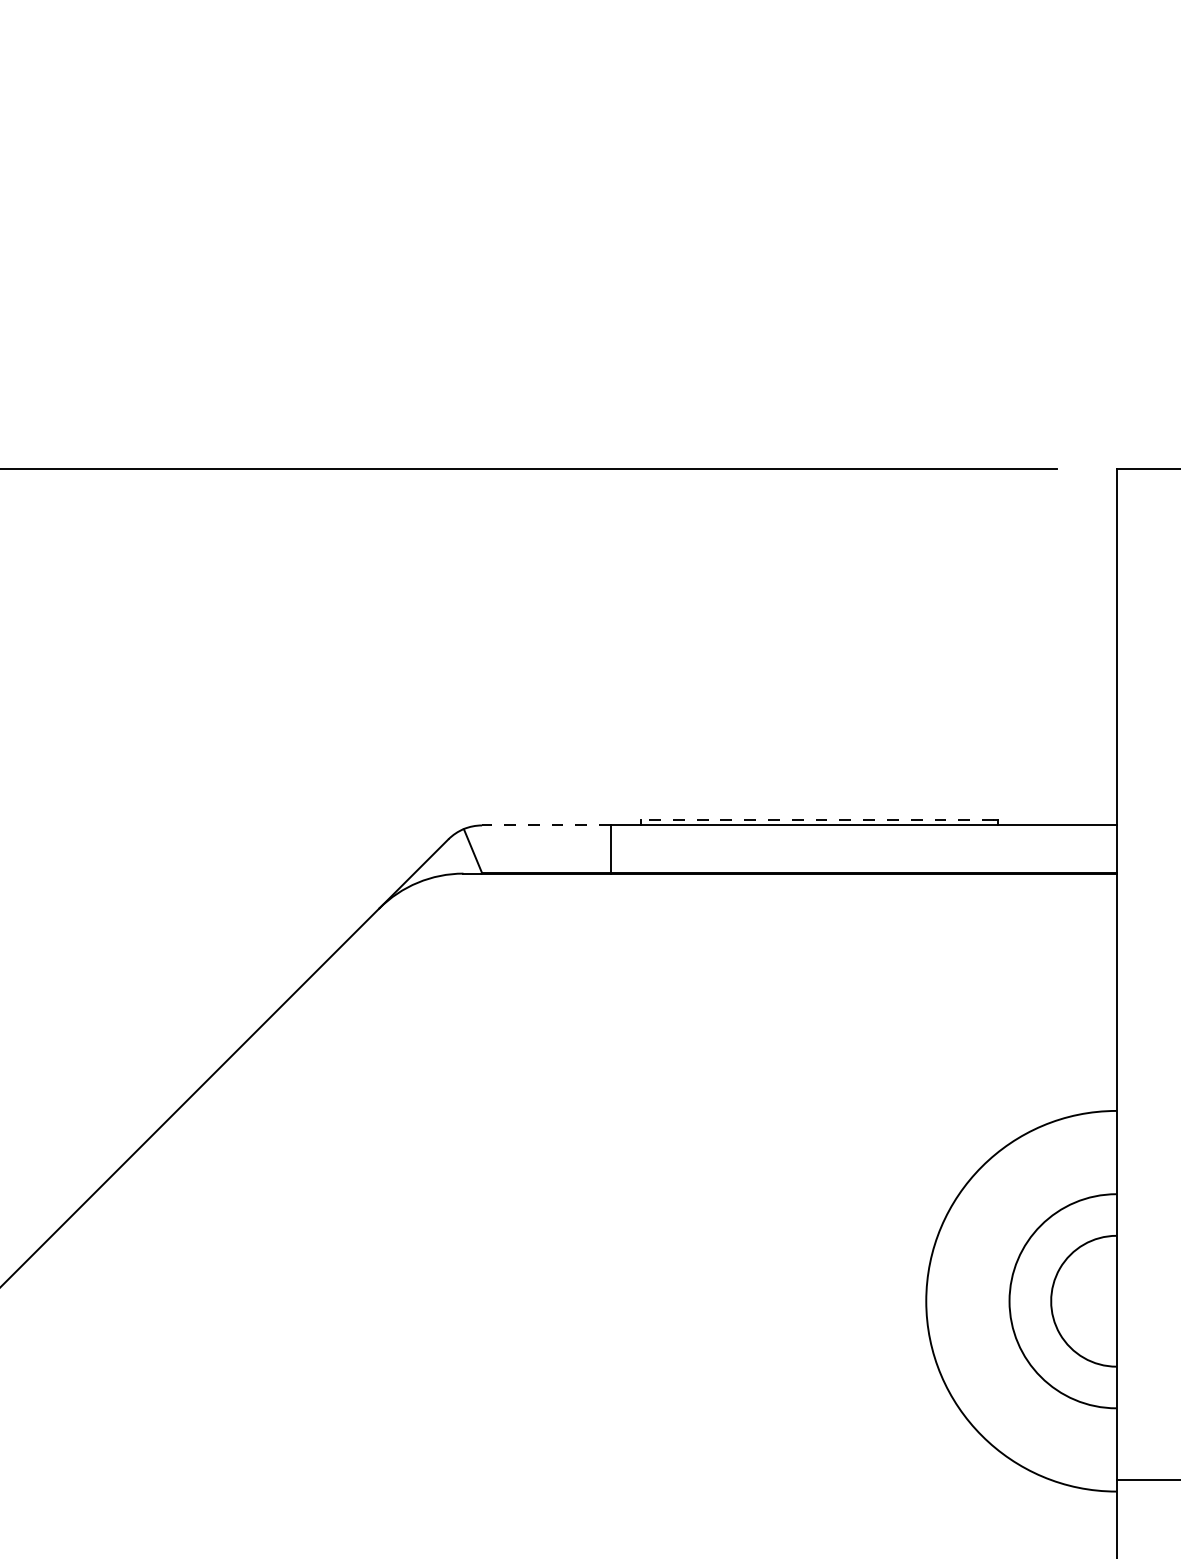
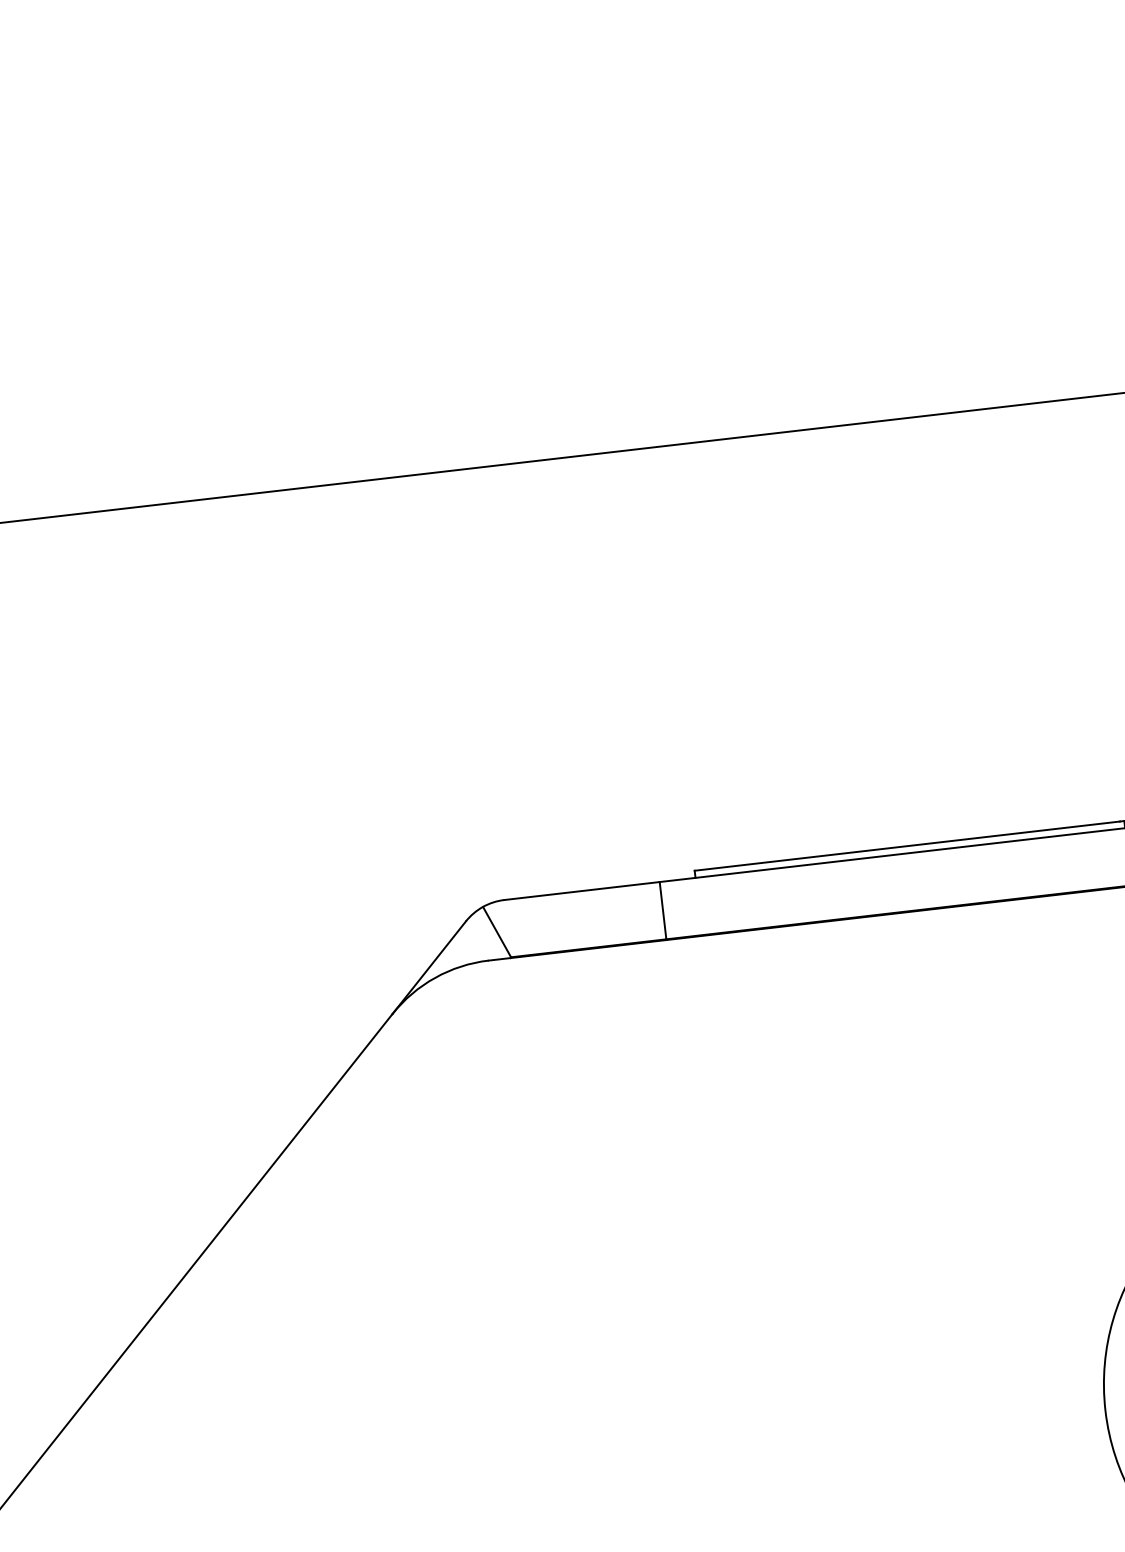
line: (817, 819) -> (907, 846), dashed -> solid
line: (546, 825) -> (582, 891), dashed -> solid

